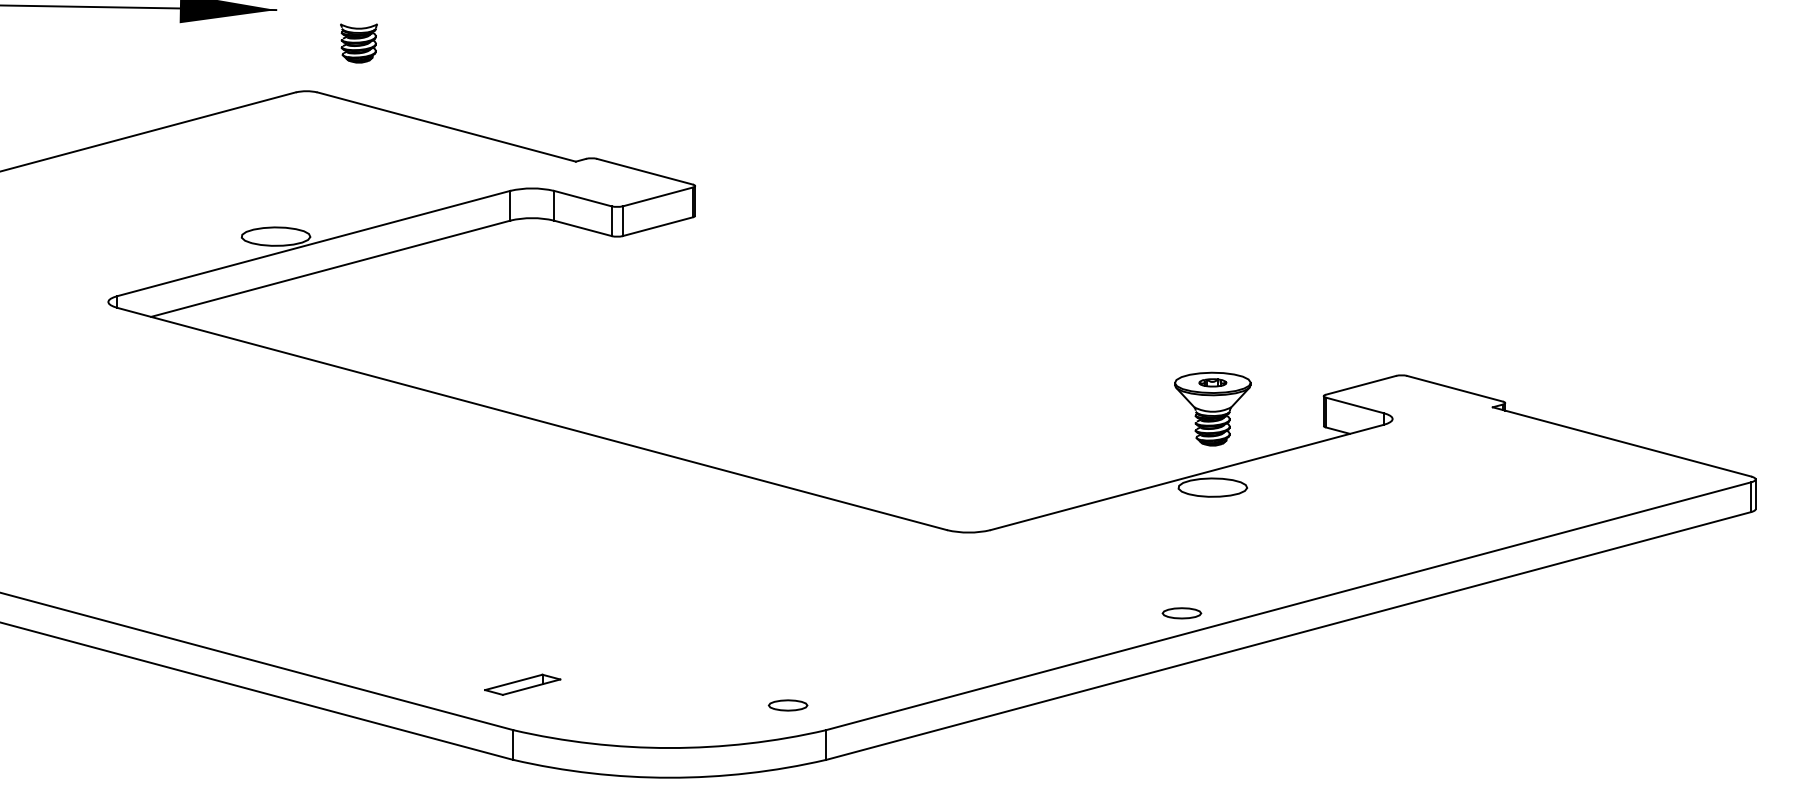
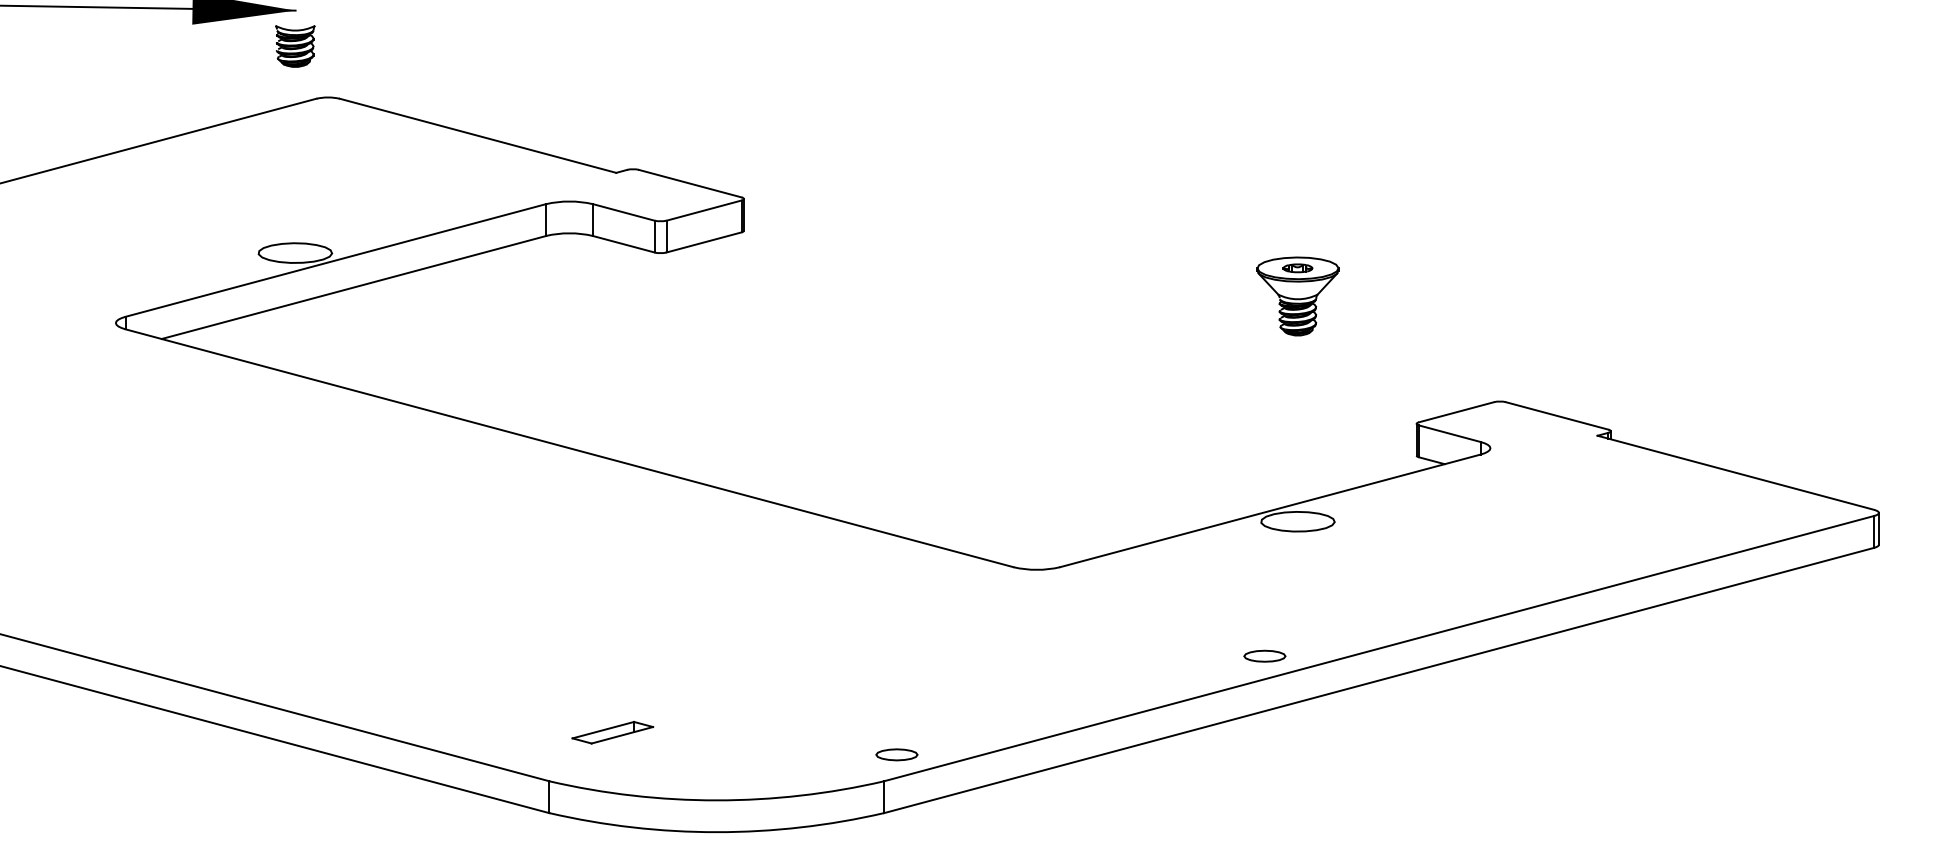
part: (358, 43) -> (294, 46), moved
part: (1212, 408) -> (1297, 295), moved
part: (522, 684) -> (612, 732), moved
part: (787, 705) -> (896, 754), moved

